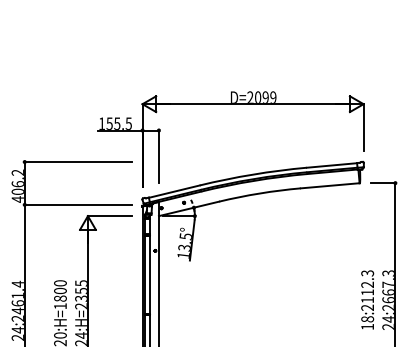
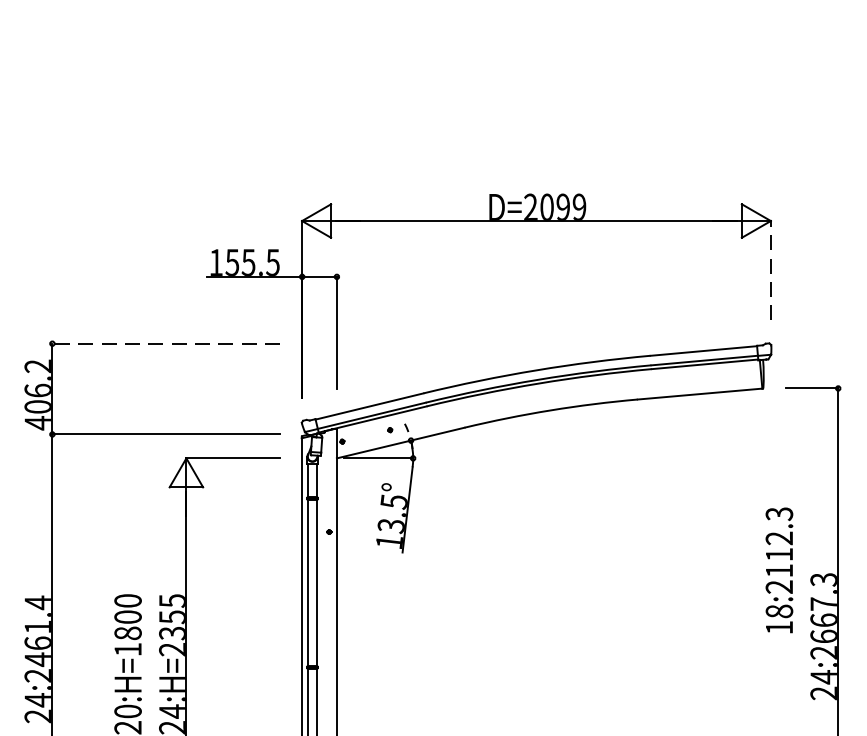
line: (363, 127) -> (770, 270), solid -> dashed
line: (78, 162) -> (166, 344), solid -> dashed
text: (367, 299) -> (779, 569), moved

